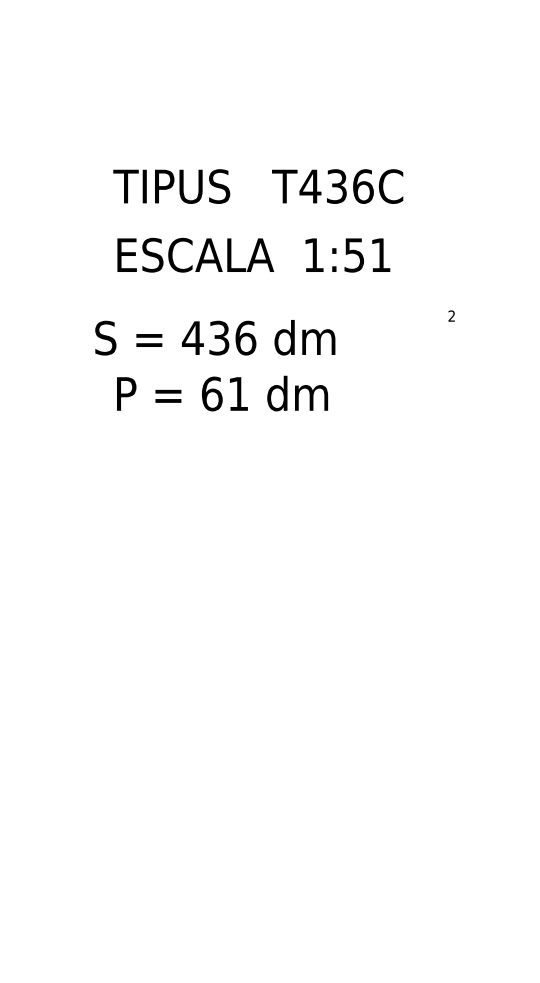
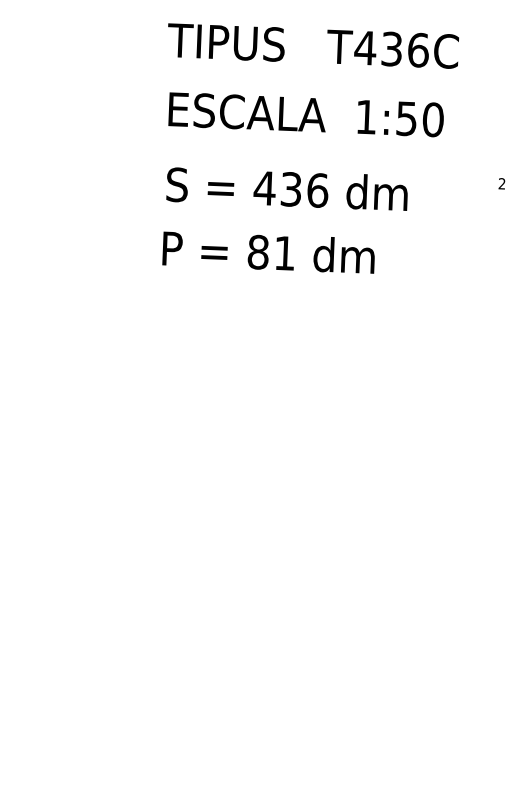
text: (380, 254) -> (433, 119), 1:51 -> 1:50
text: (215, 337) -> (287, 188), moved
text: (211, 393) -> (257, 251), 61 -> 81

